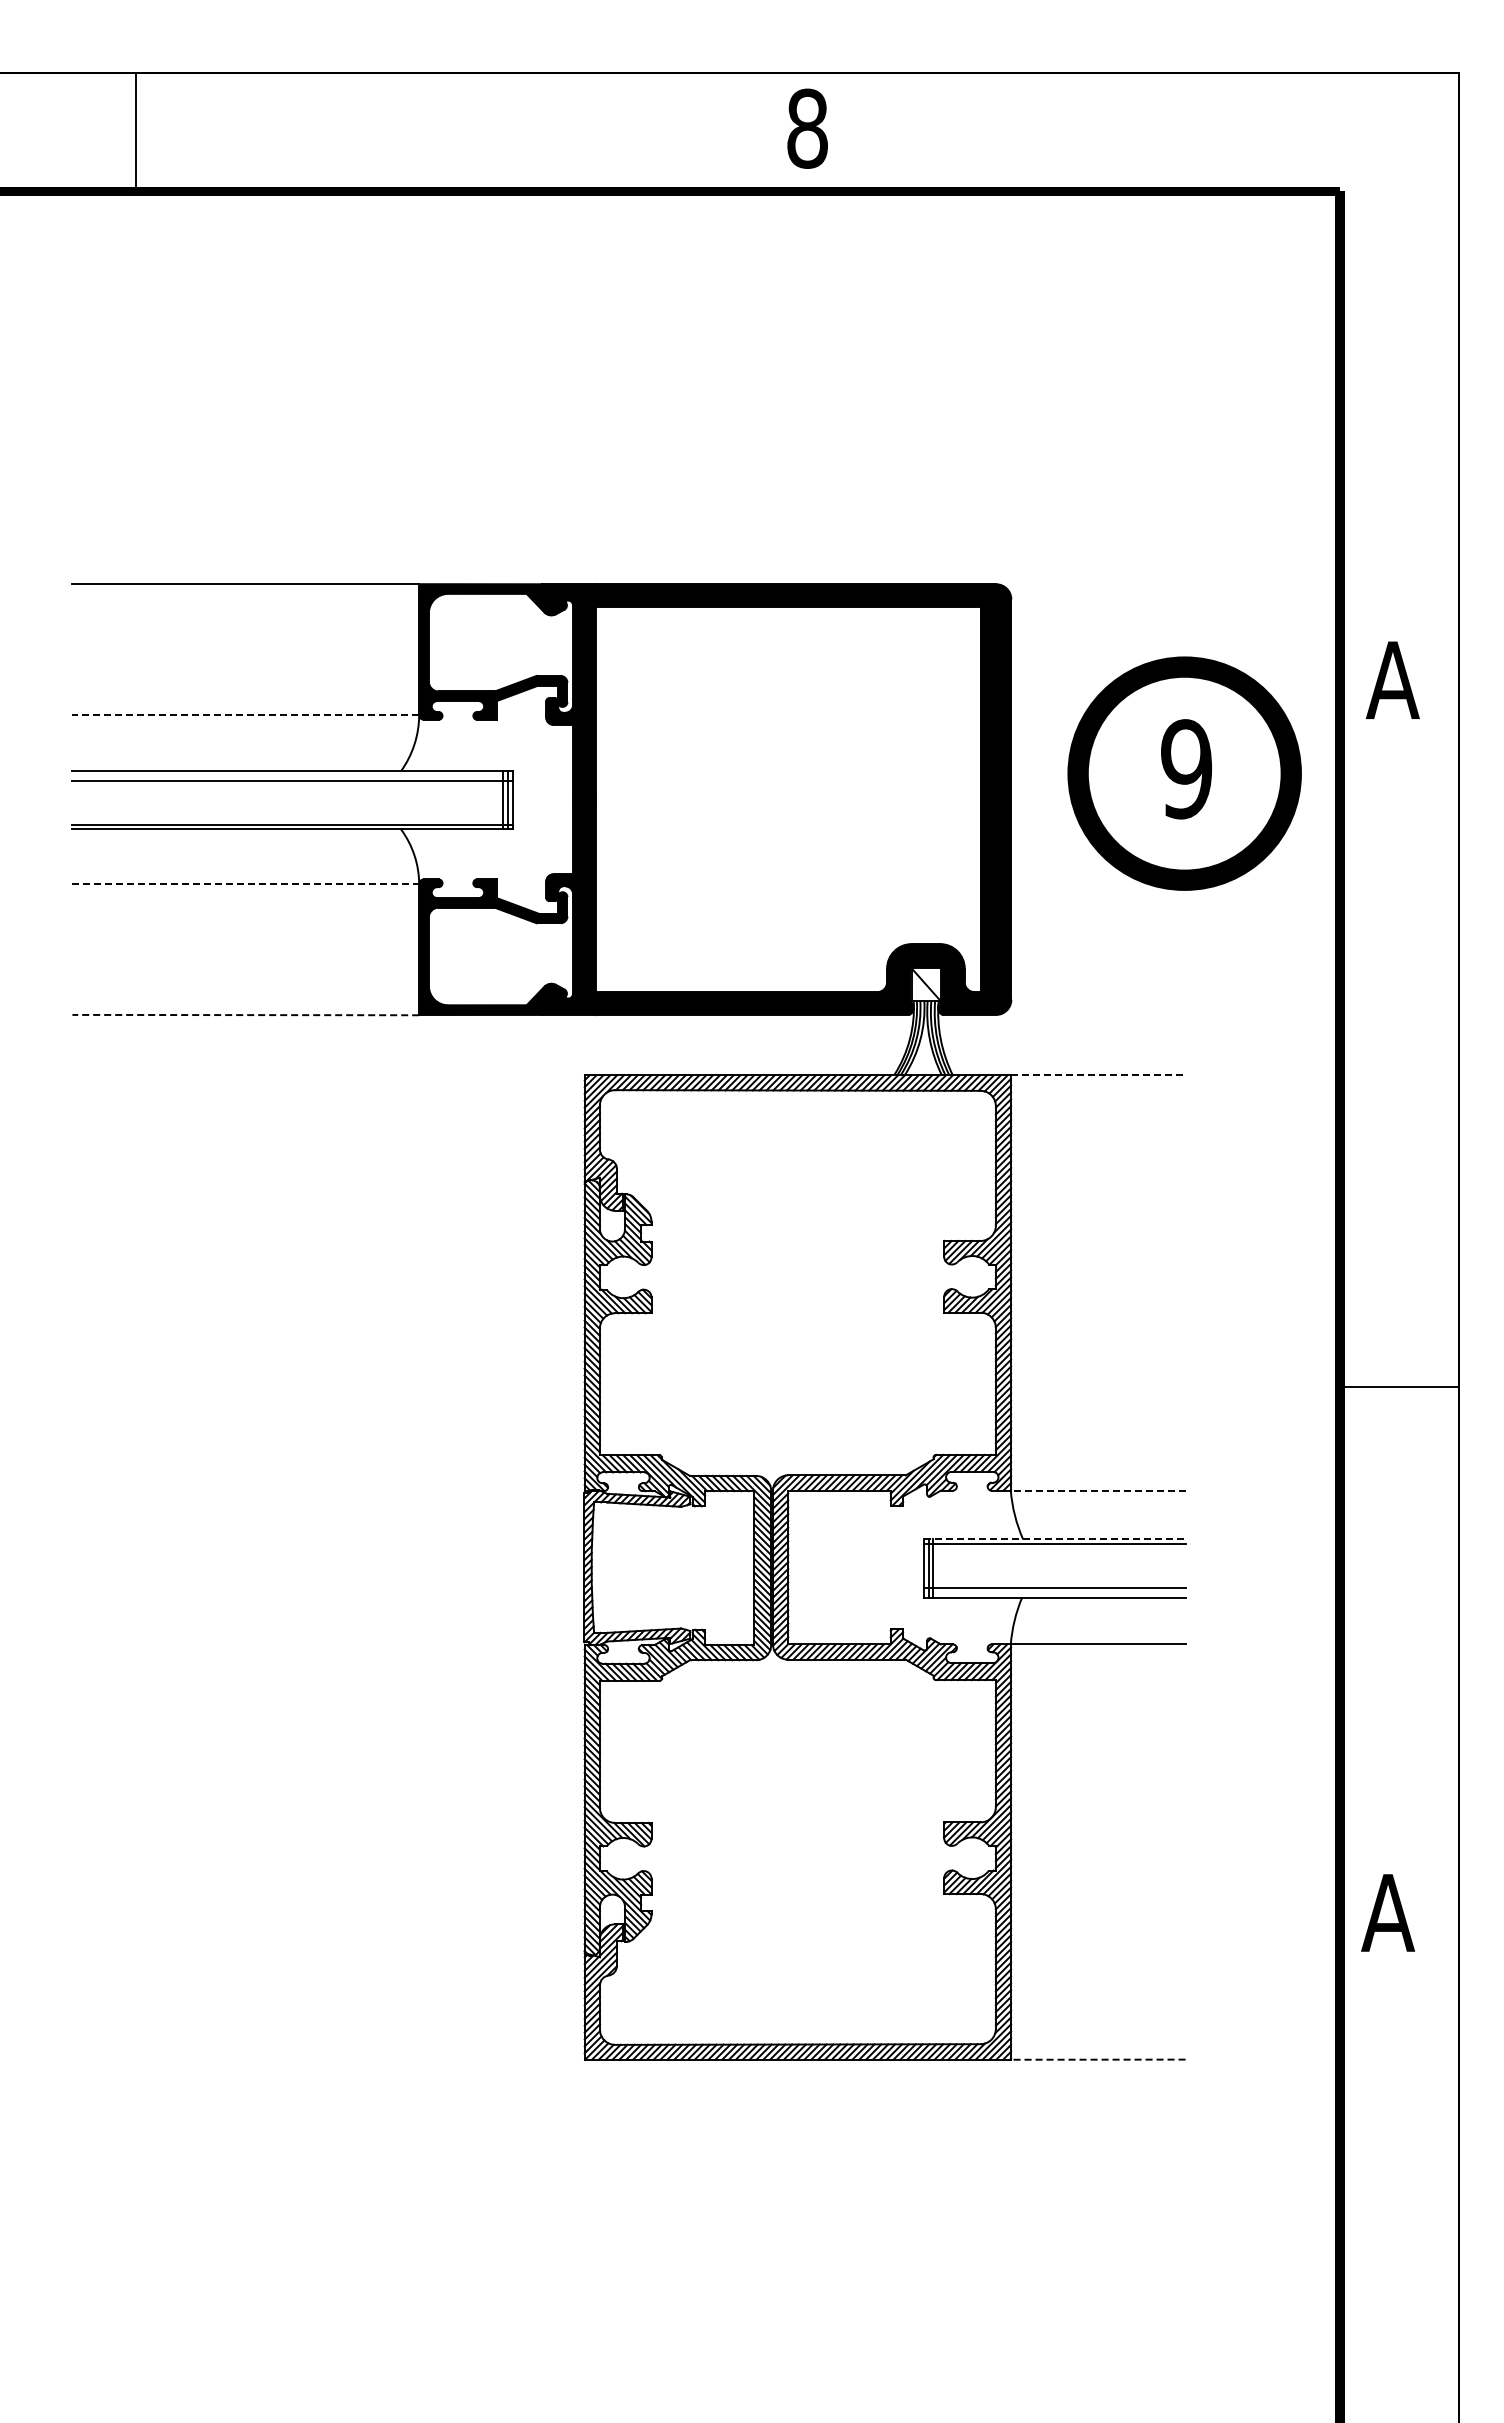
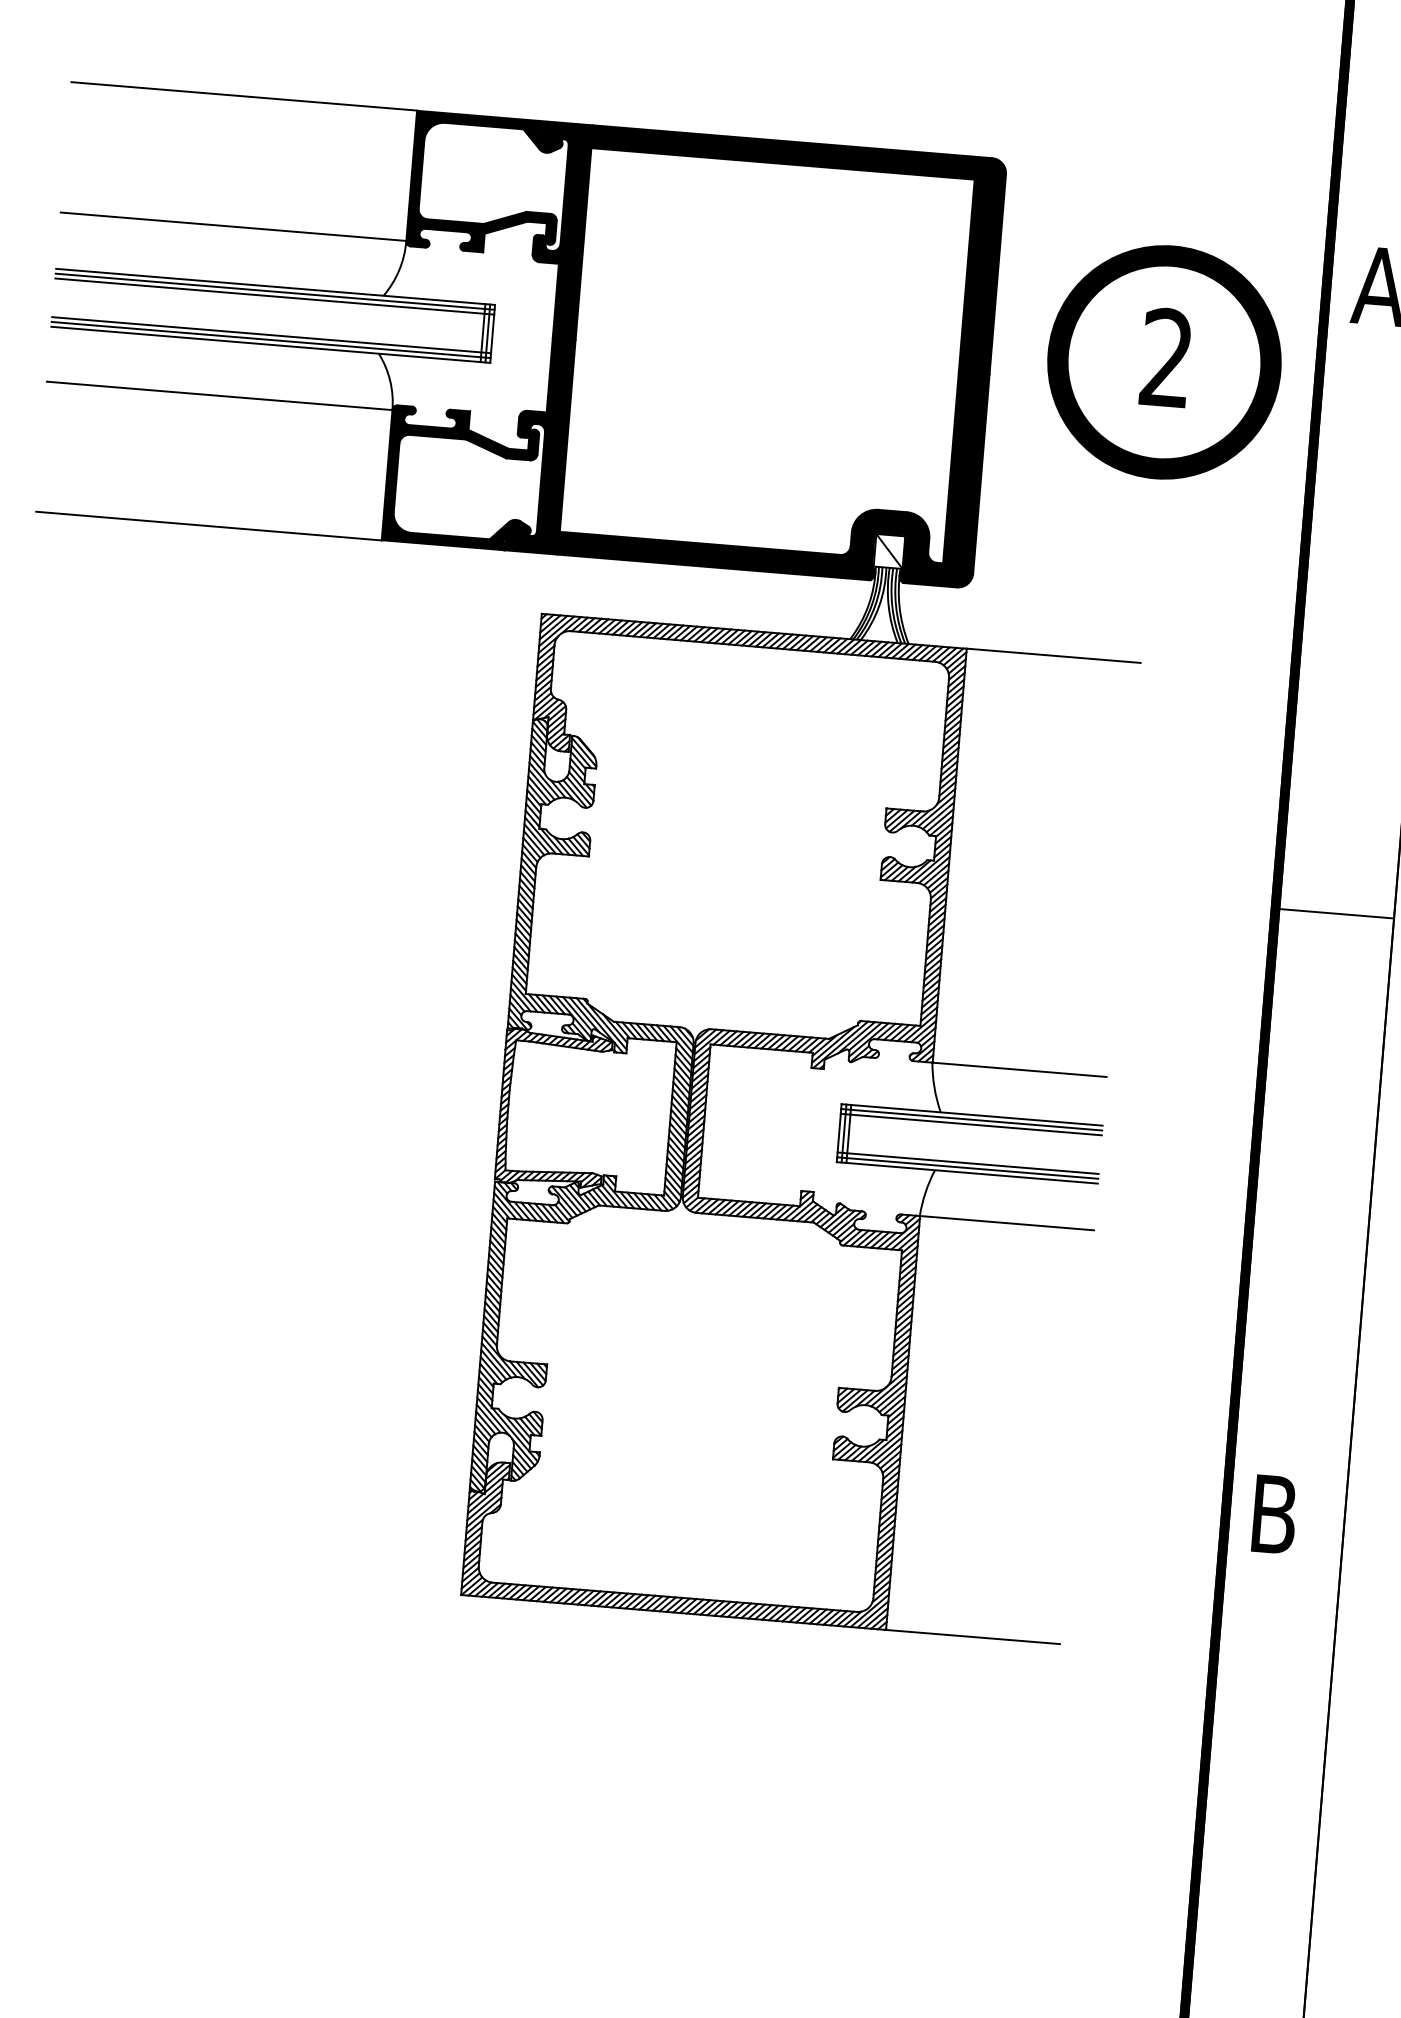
line: (245, 714) -> (233, 226), dashed -> solid
text: (1186, 769) -> (1166, 358), 9 -> 2
line: (292, 776) -> (275, 292), added
line: (292, 819) -> (271, 334), added
line: (246, 884) -> (220, 395), dashed -> solid
line: (245, 1015) -> (208, 526), dashed -> solid
line: (1098, 1075) -> (1053, 656), dashed -> solid
line: (1399, 1387) -> (1334, 914), moved
line: (1097, 1490) -> (1018, 1069), dashed -> solid
line: (1054, 1539) -> (971, 1115), dashed -> solid
line: (1054, 1549) -> (971, 1124), added
line: (1054, 1592) -> (967, 1167), added
text: (1388, 1912) -> (1274, 1514), A -> B
line: (1097, 2059) -> (972, 1636), dashed -> solid

